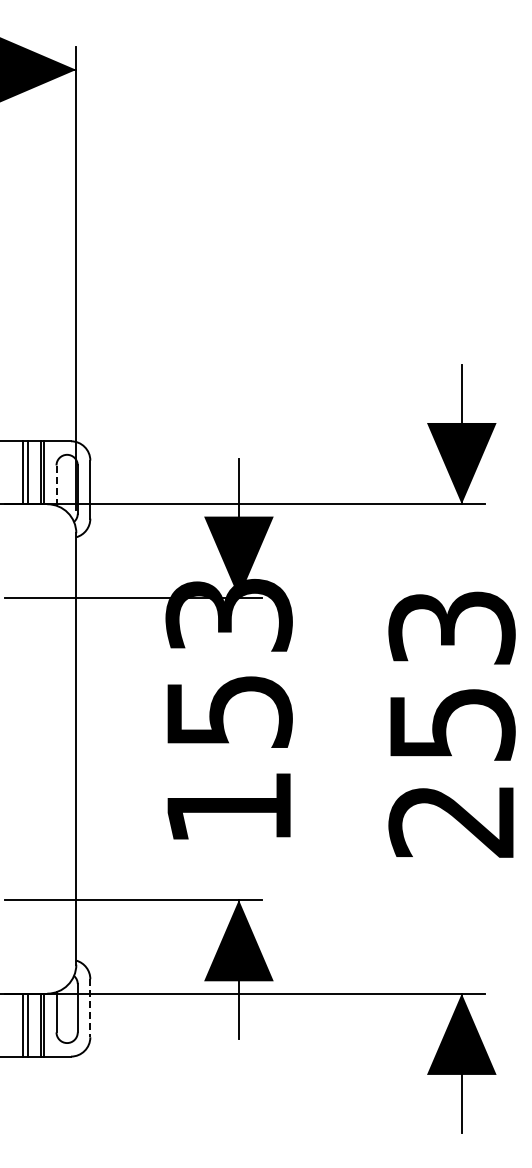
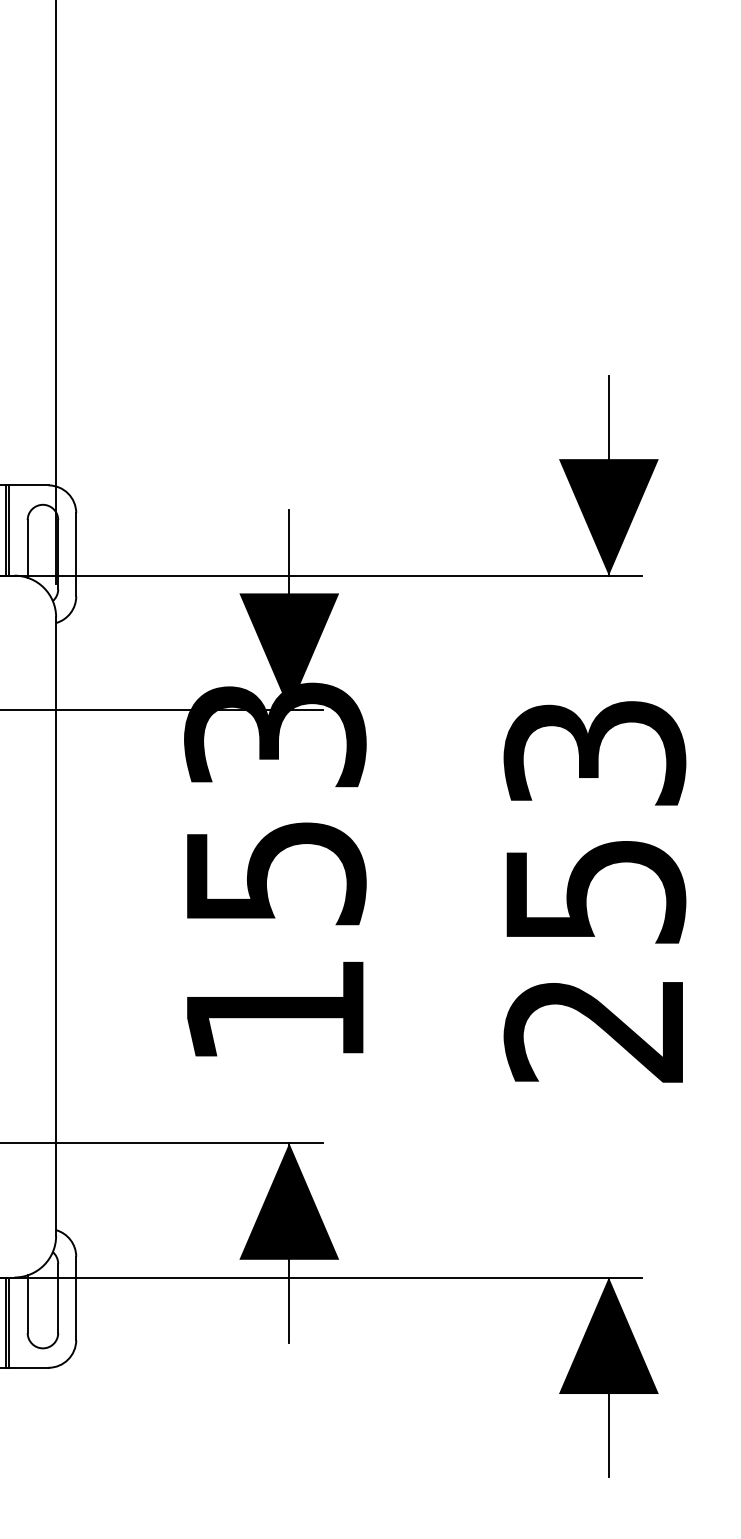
line: (56, 485) -> (27, 548), dashed -> solid
line: (90, 1008) -> (76, 1298), dashed -> solid

